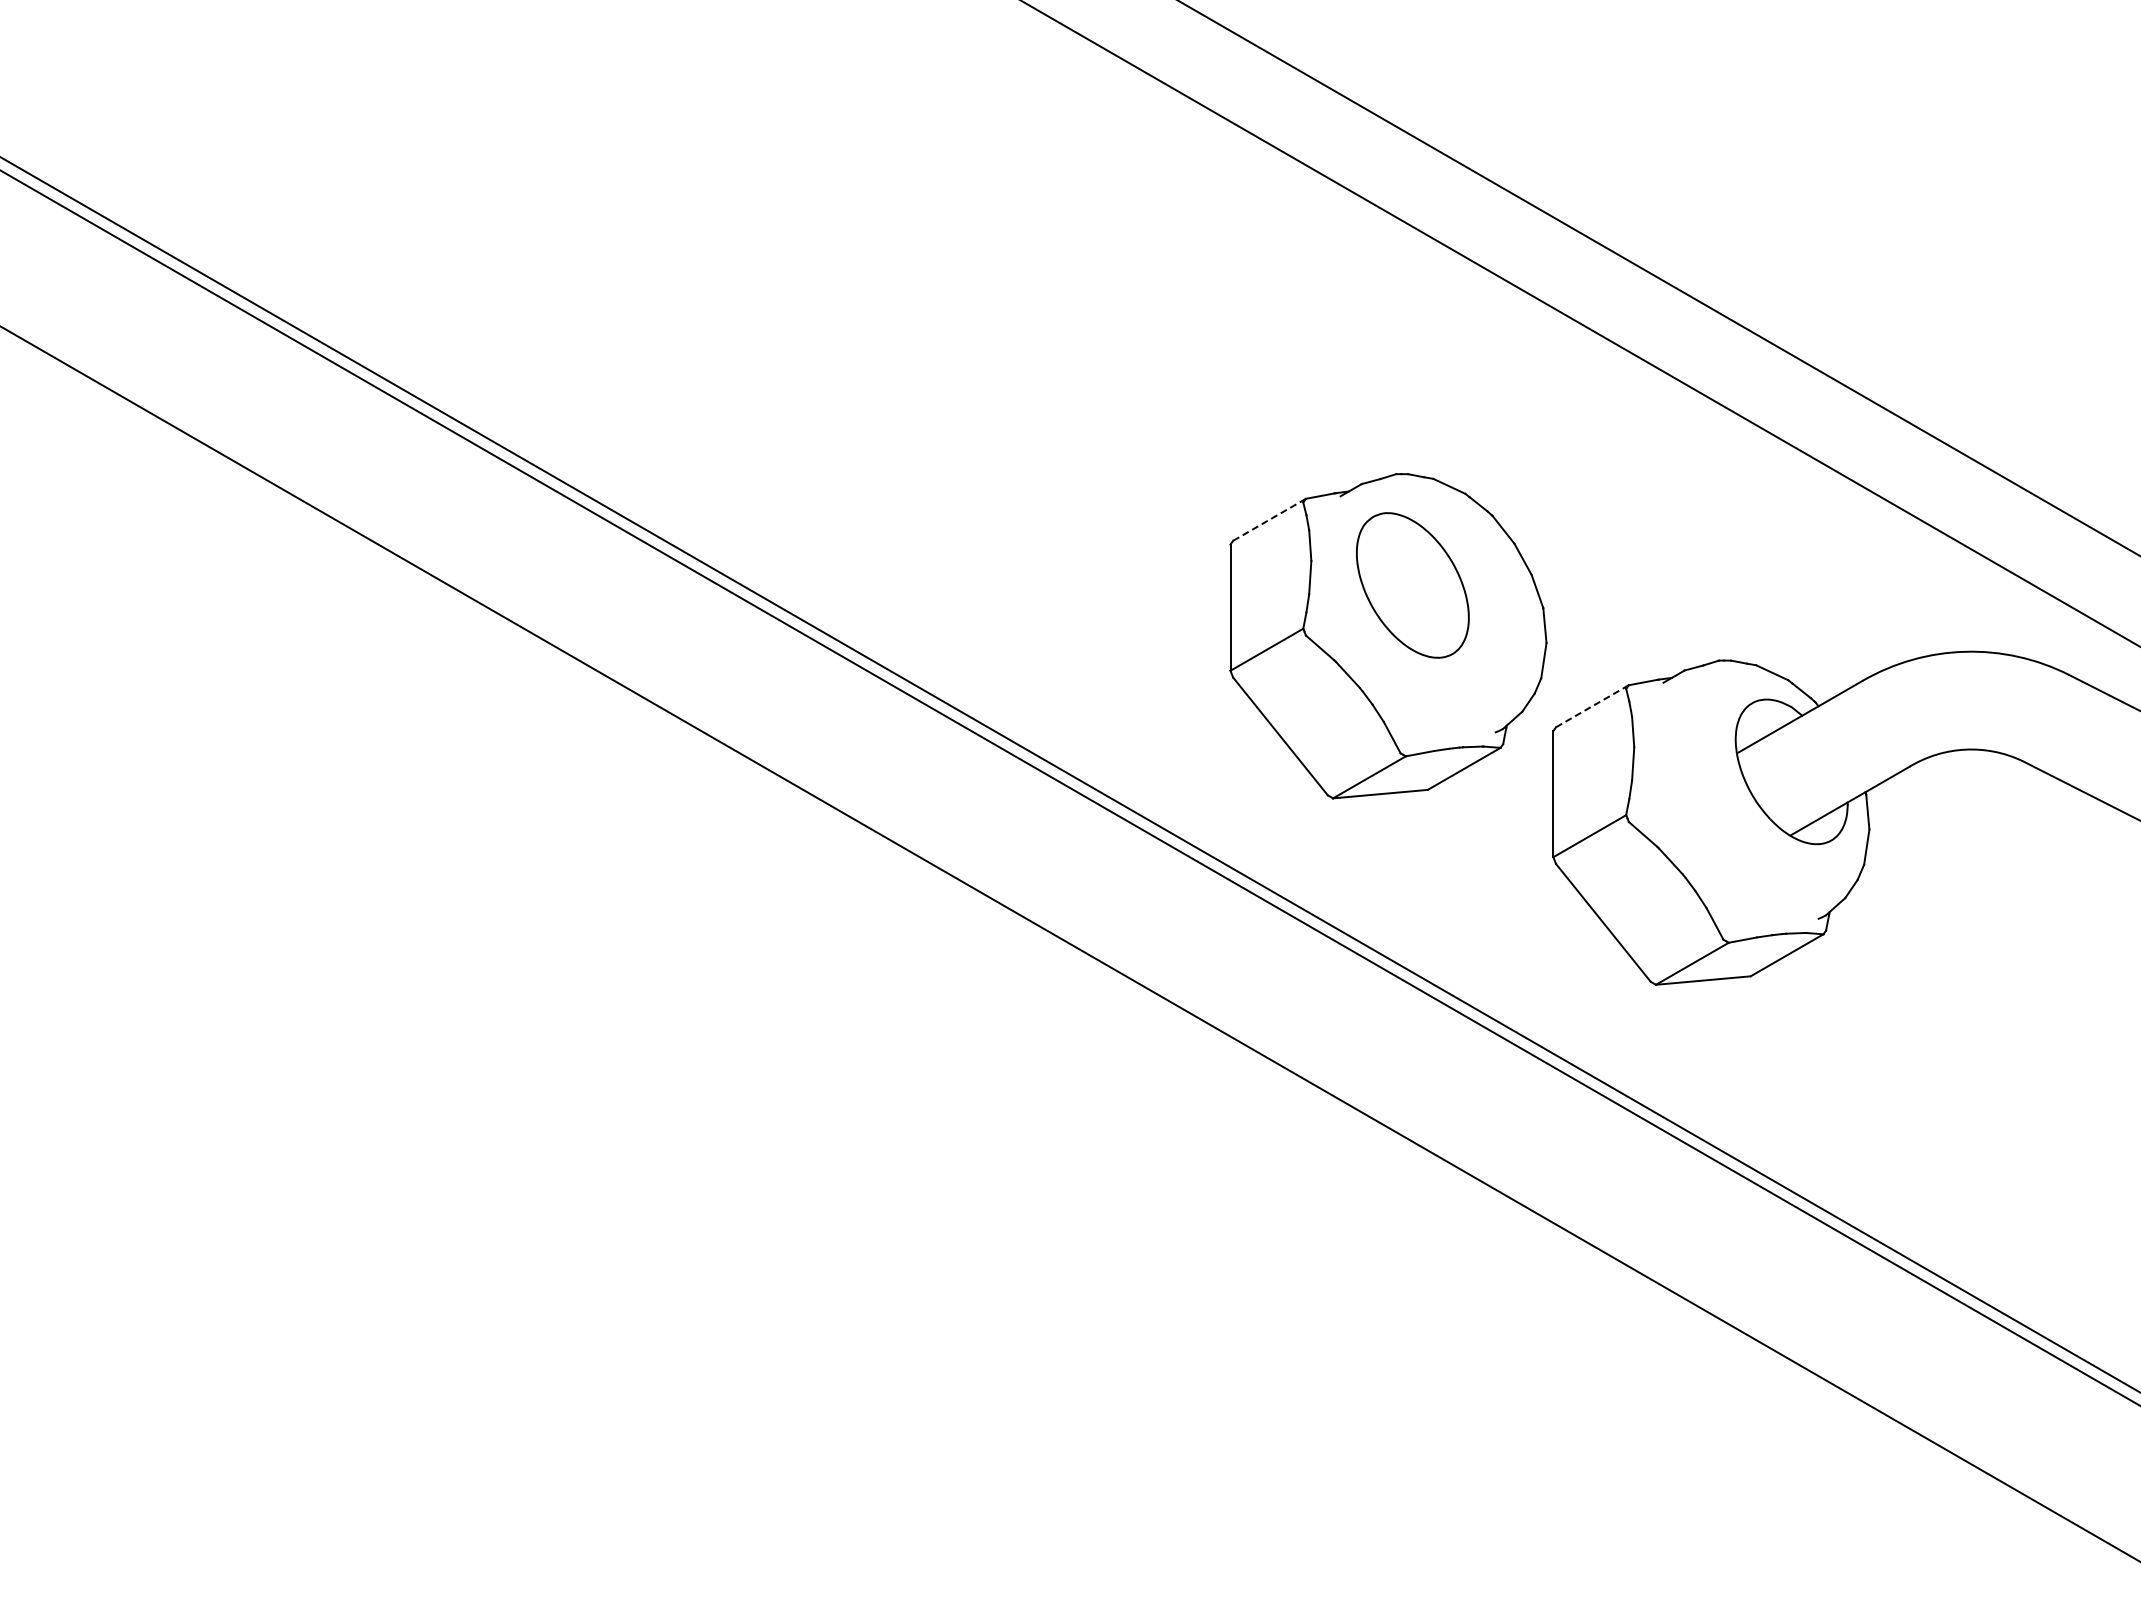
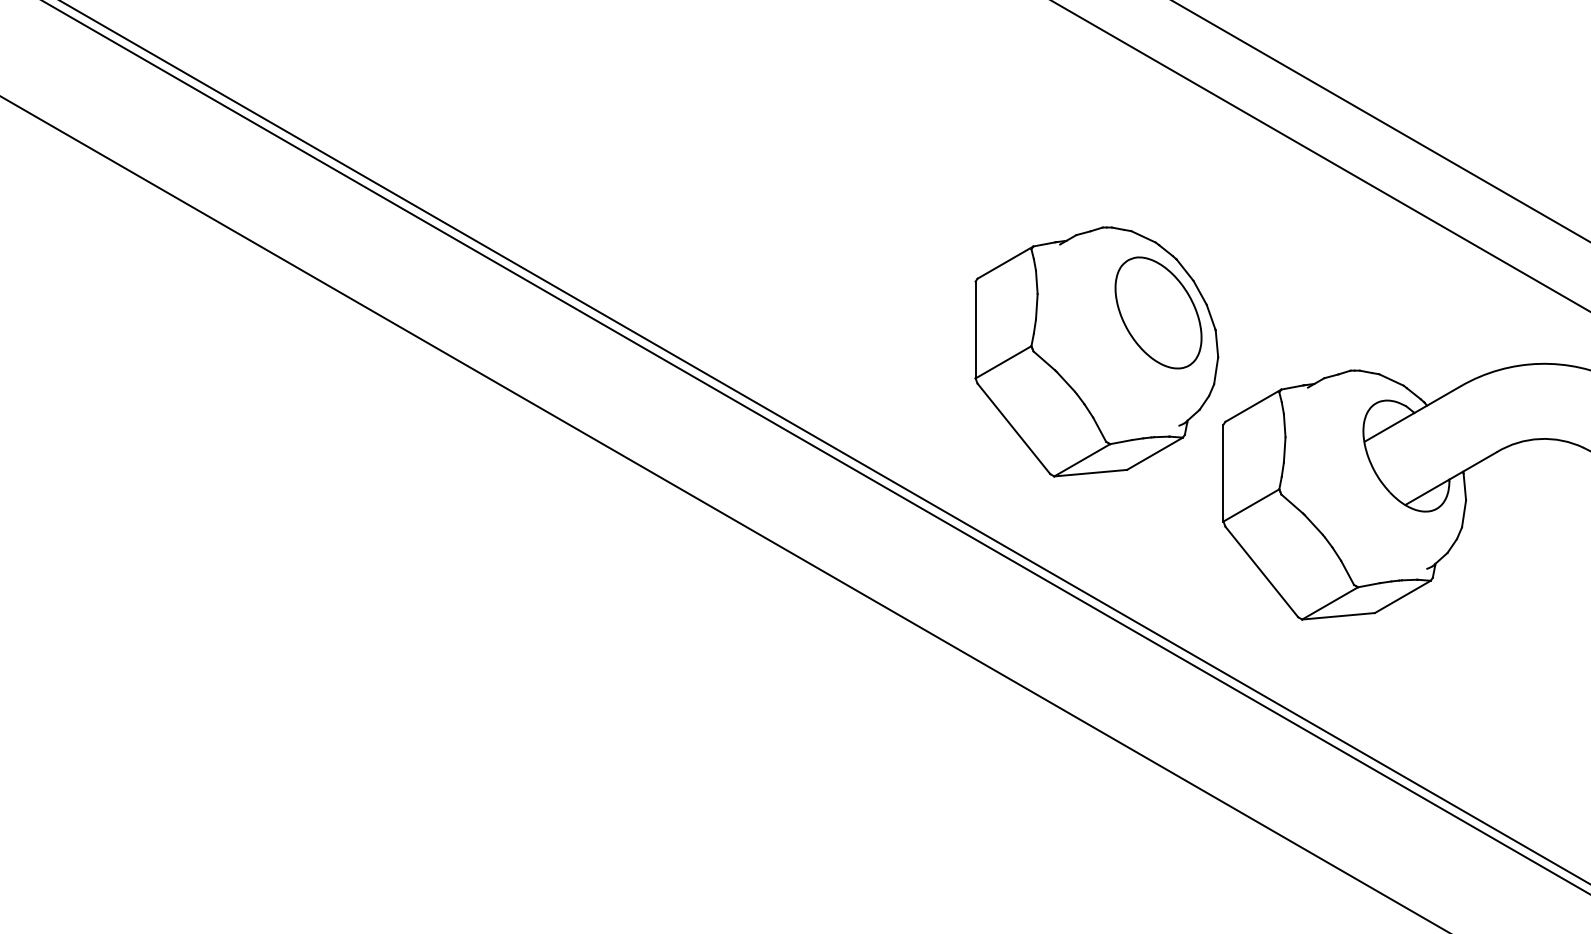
line: (1269, 519) -> (1005, 262), dashed -> solid
part: (1412, 585) -> (1158, 313), moved
line: (1592, 706) -> (1253, 405), dashed -> solid

